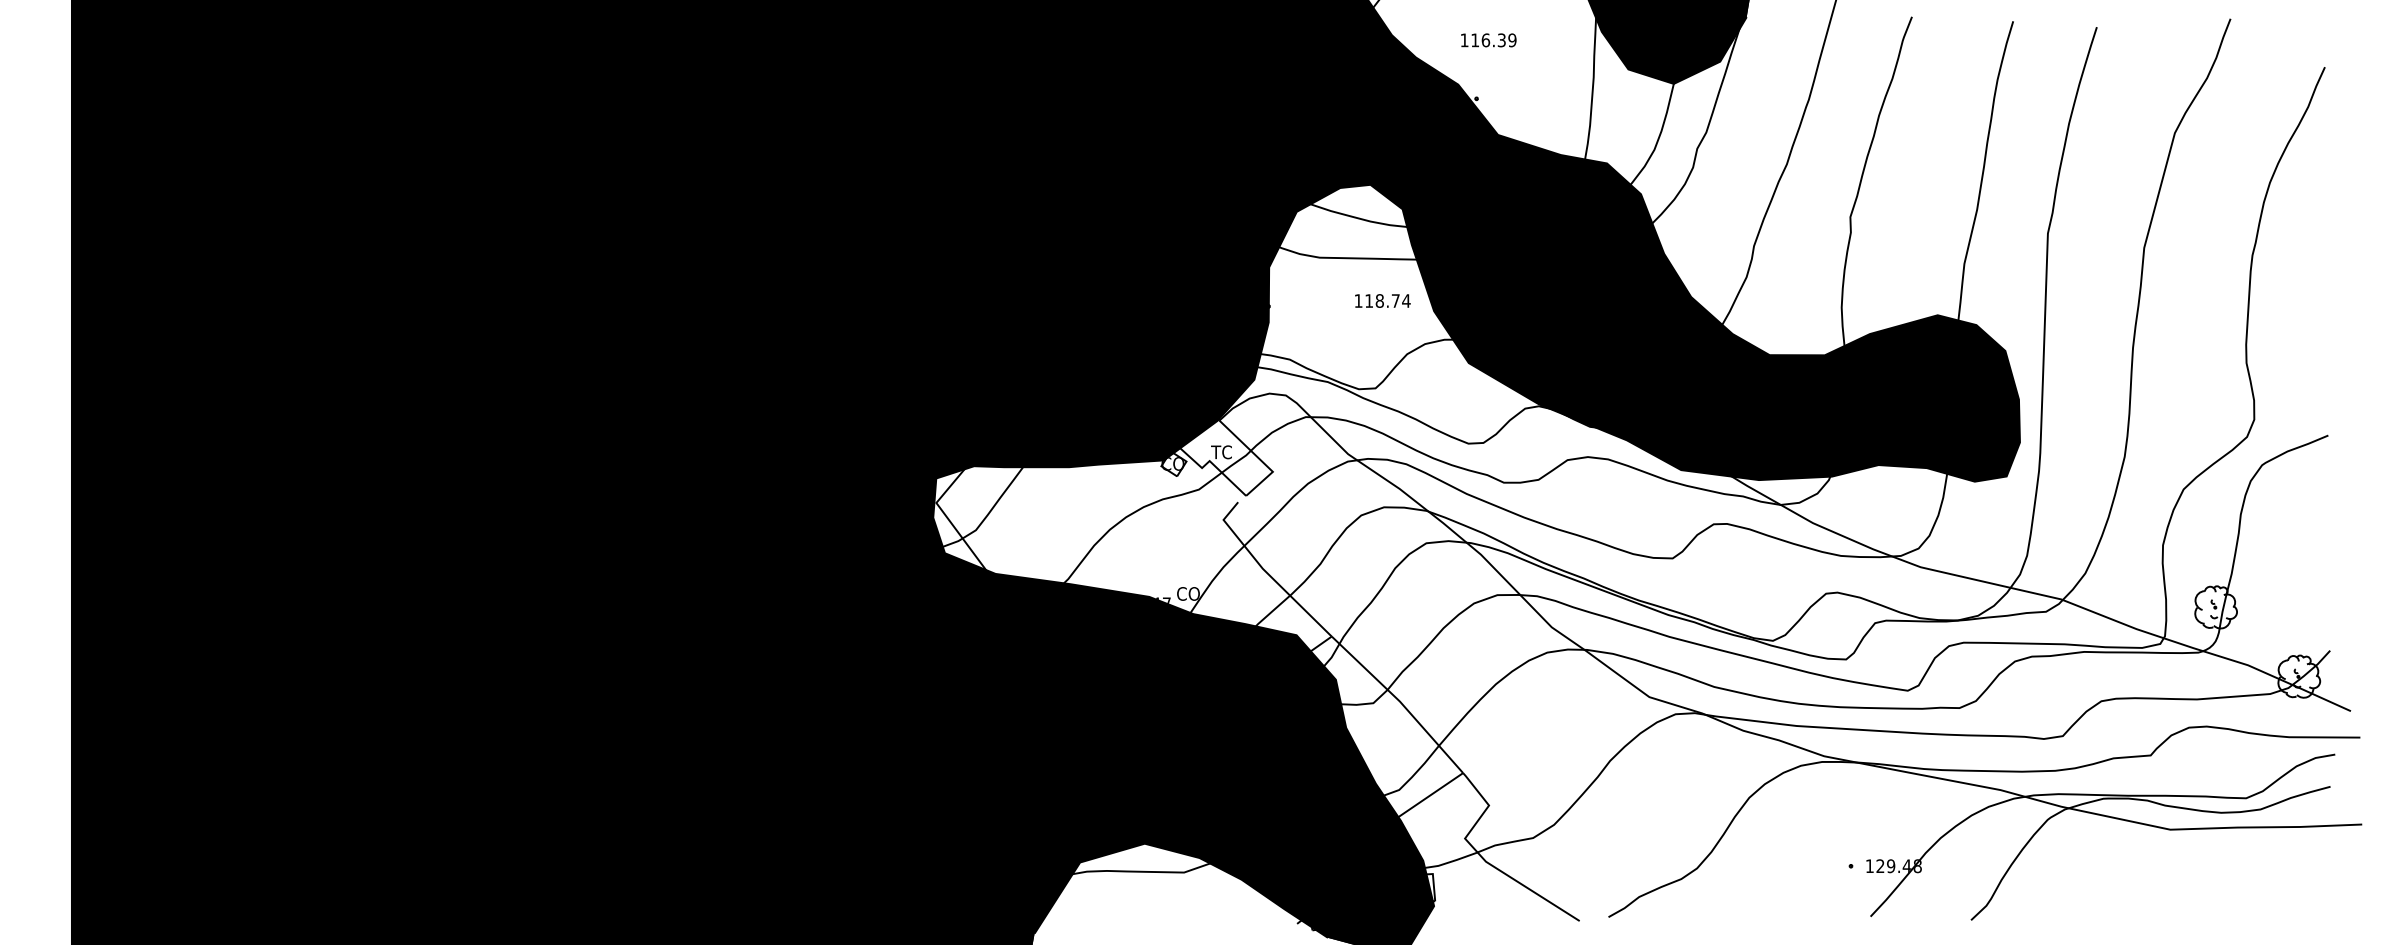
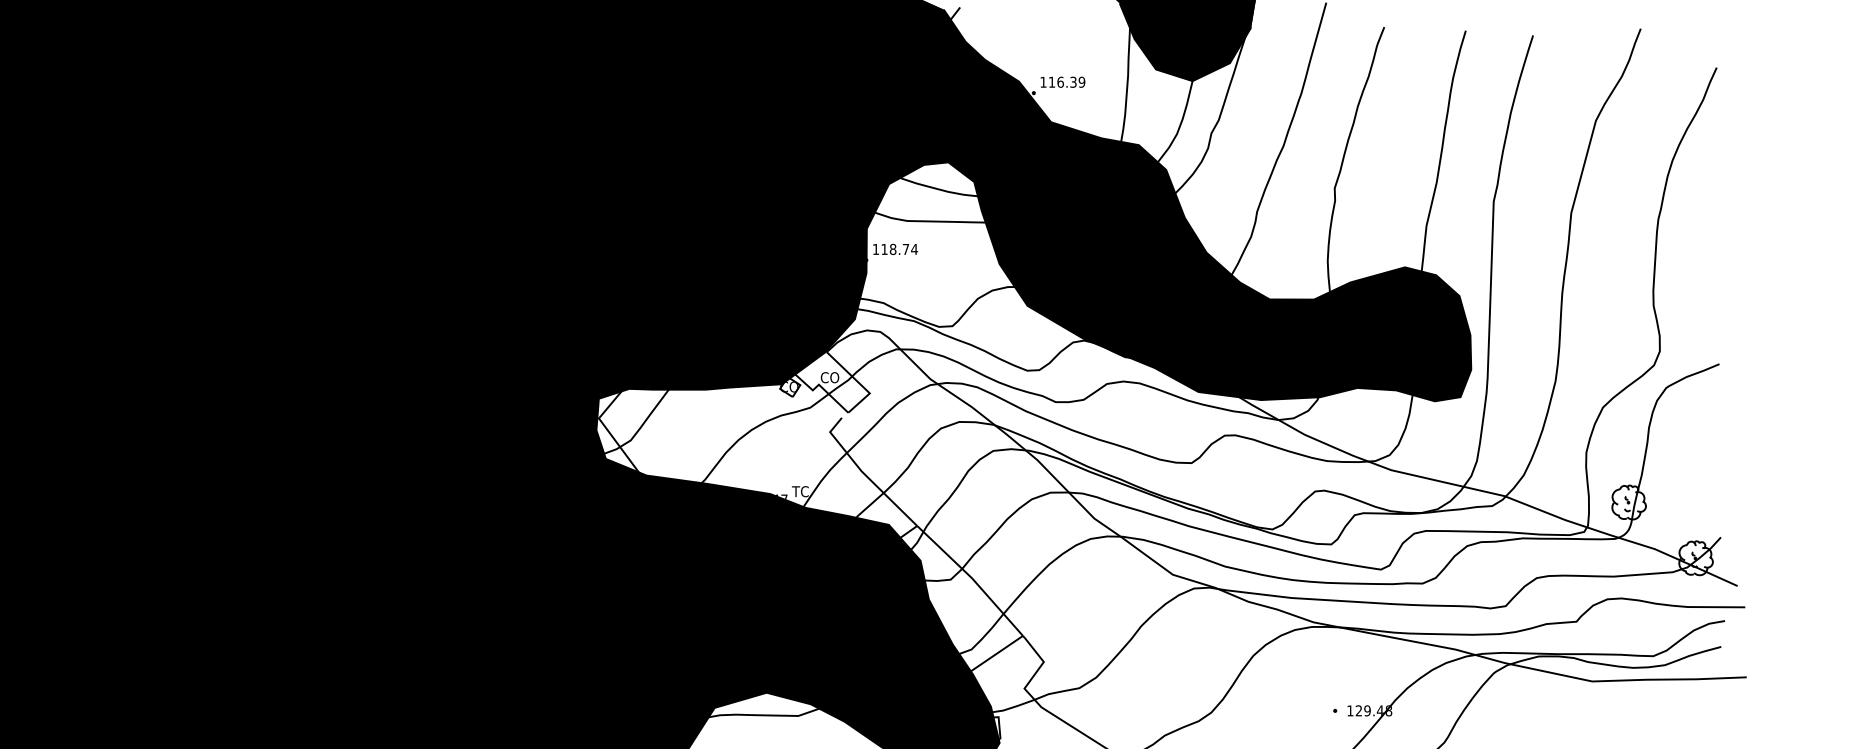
text: (1488, 40) -> (1062, 82), moved
text: (1382, 300) -> (895, 249), moved
text: (1222, 452) -> (829, 377), TC -> CO
text: (1187, 593) -> (801, 491), CO -> TC

